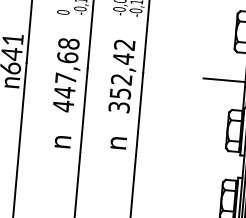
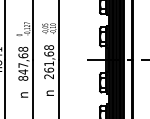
text: (122, 76) -> (49, 62), 352,42 -> 261,68
text: (63, 106) -> (23, 78), 447,68 -> 847,68

